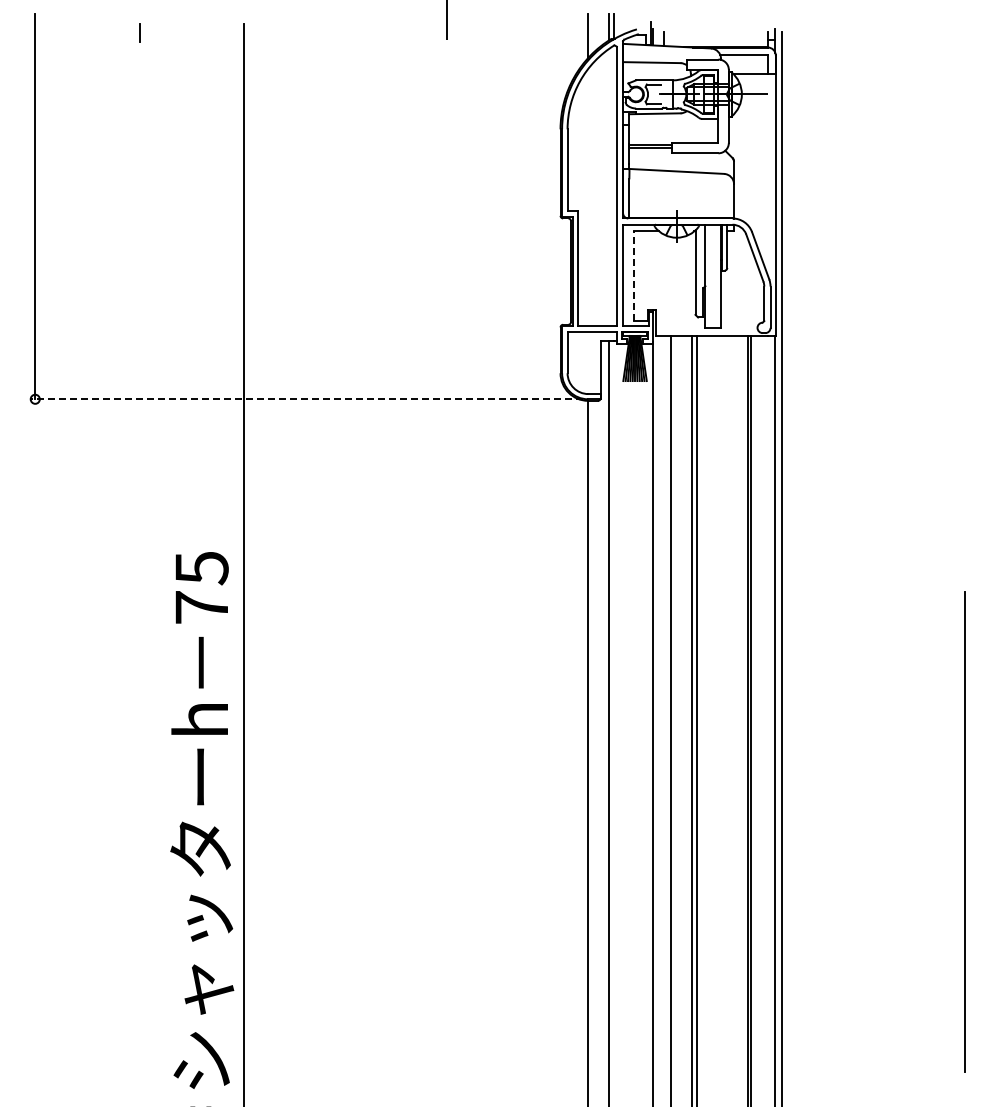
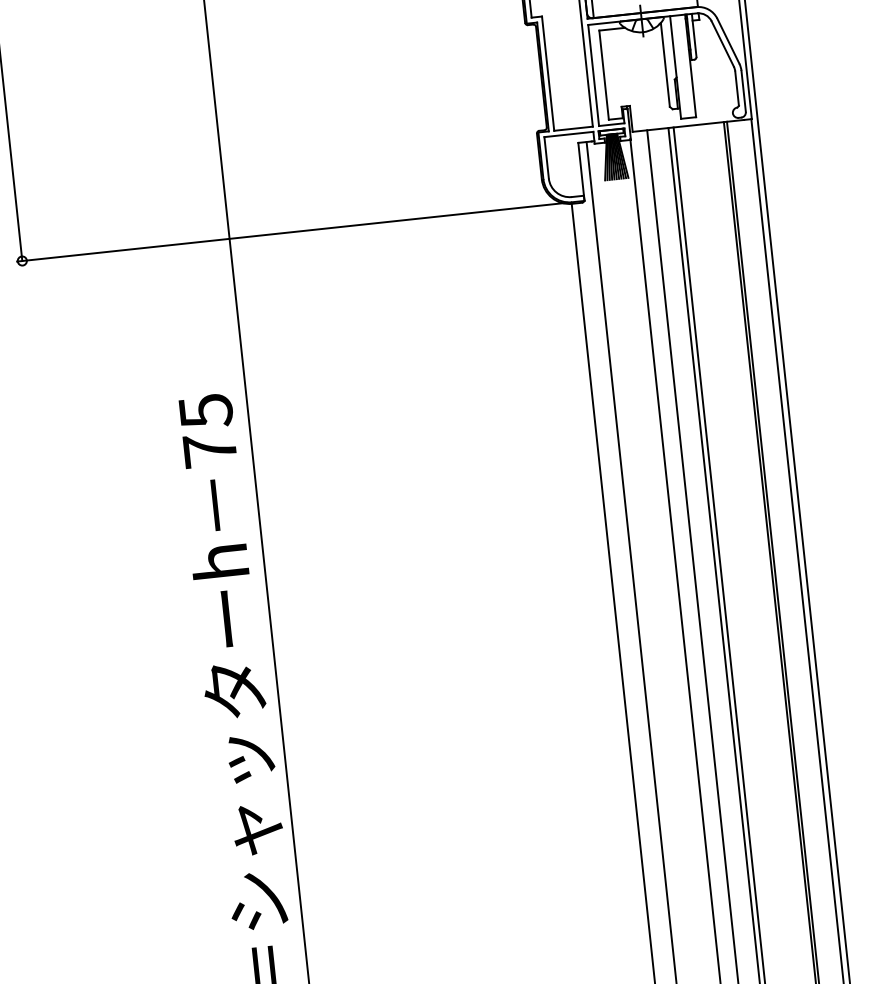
line: (633, 276) -> (604, 75), dashed -> solid
line: (306, 399) -> (292, 232), dashed -> solid

